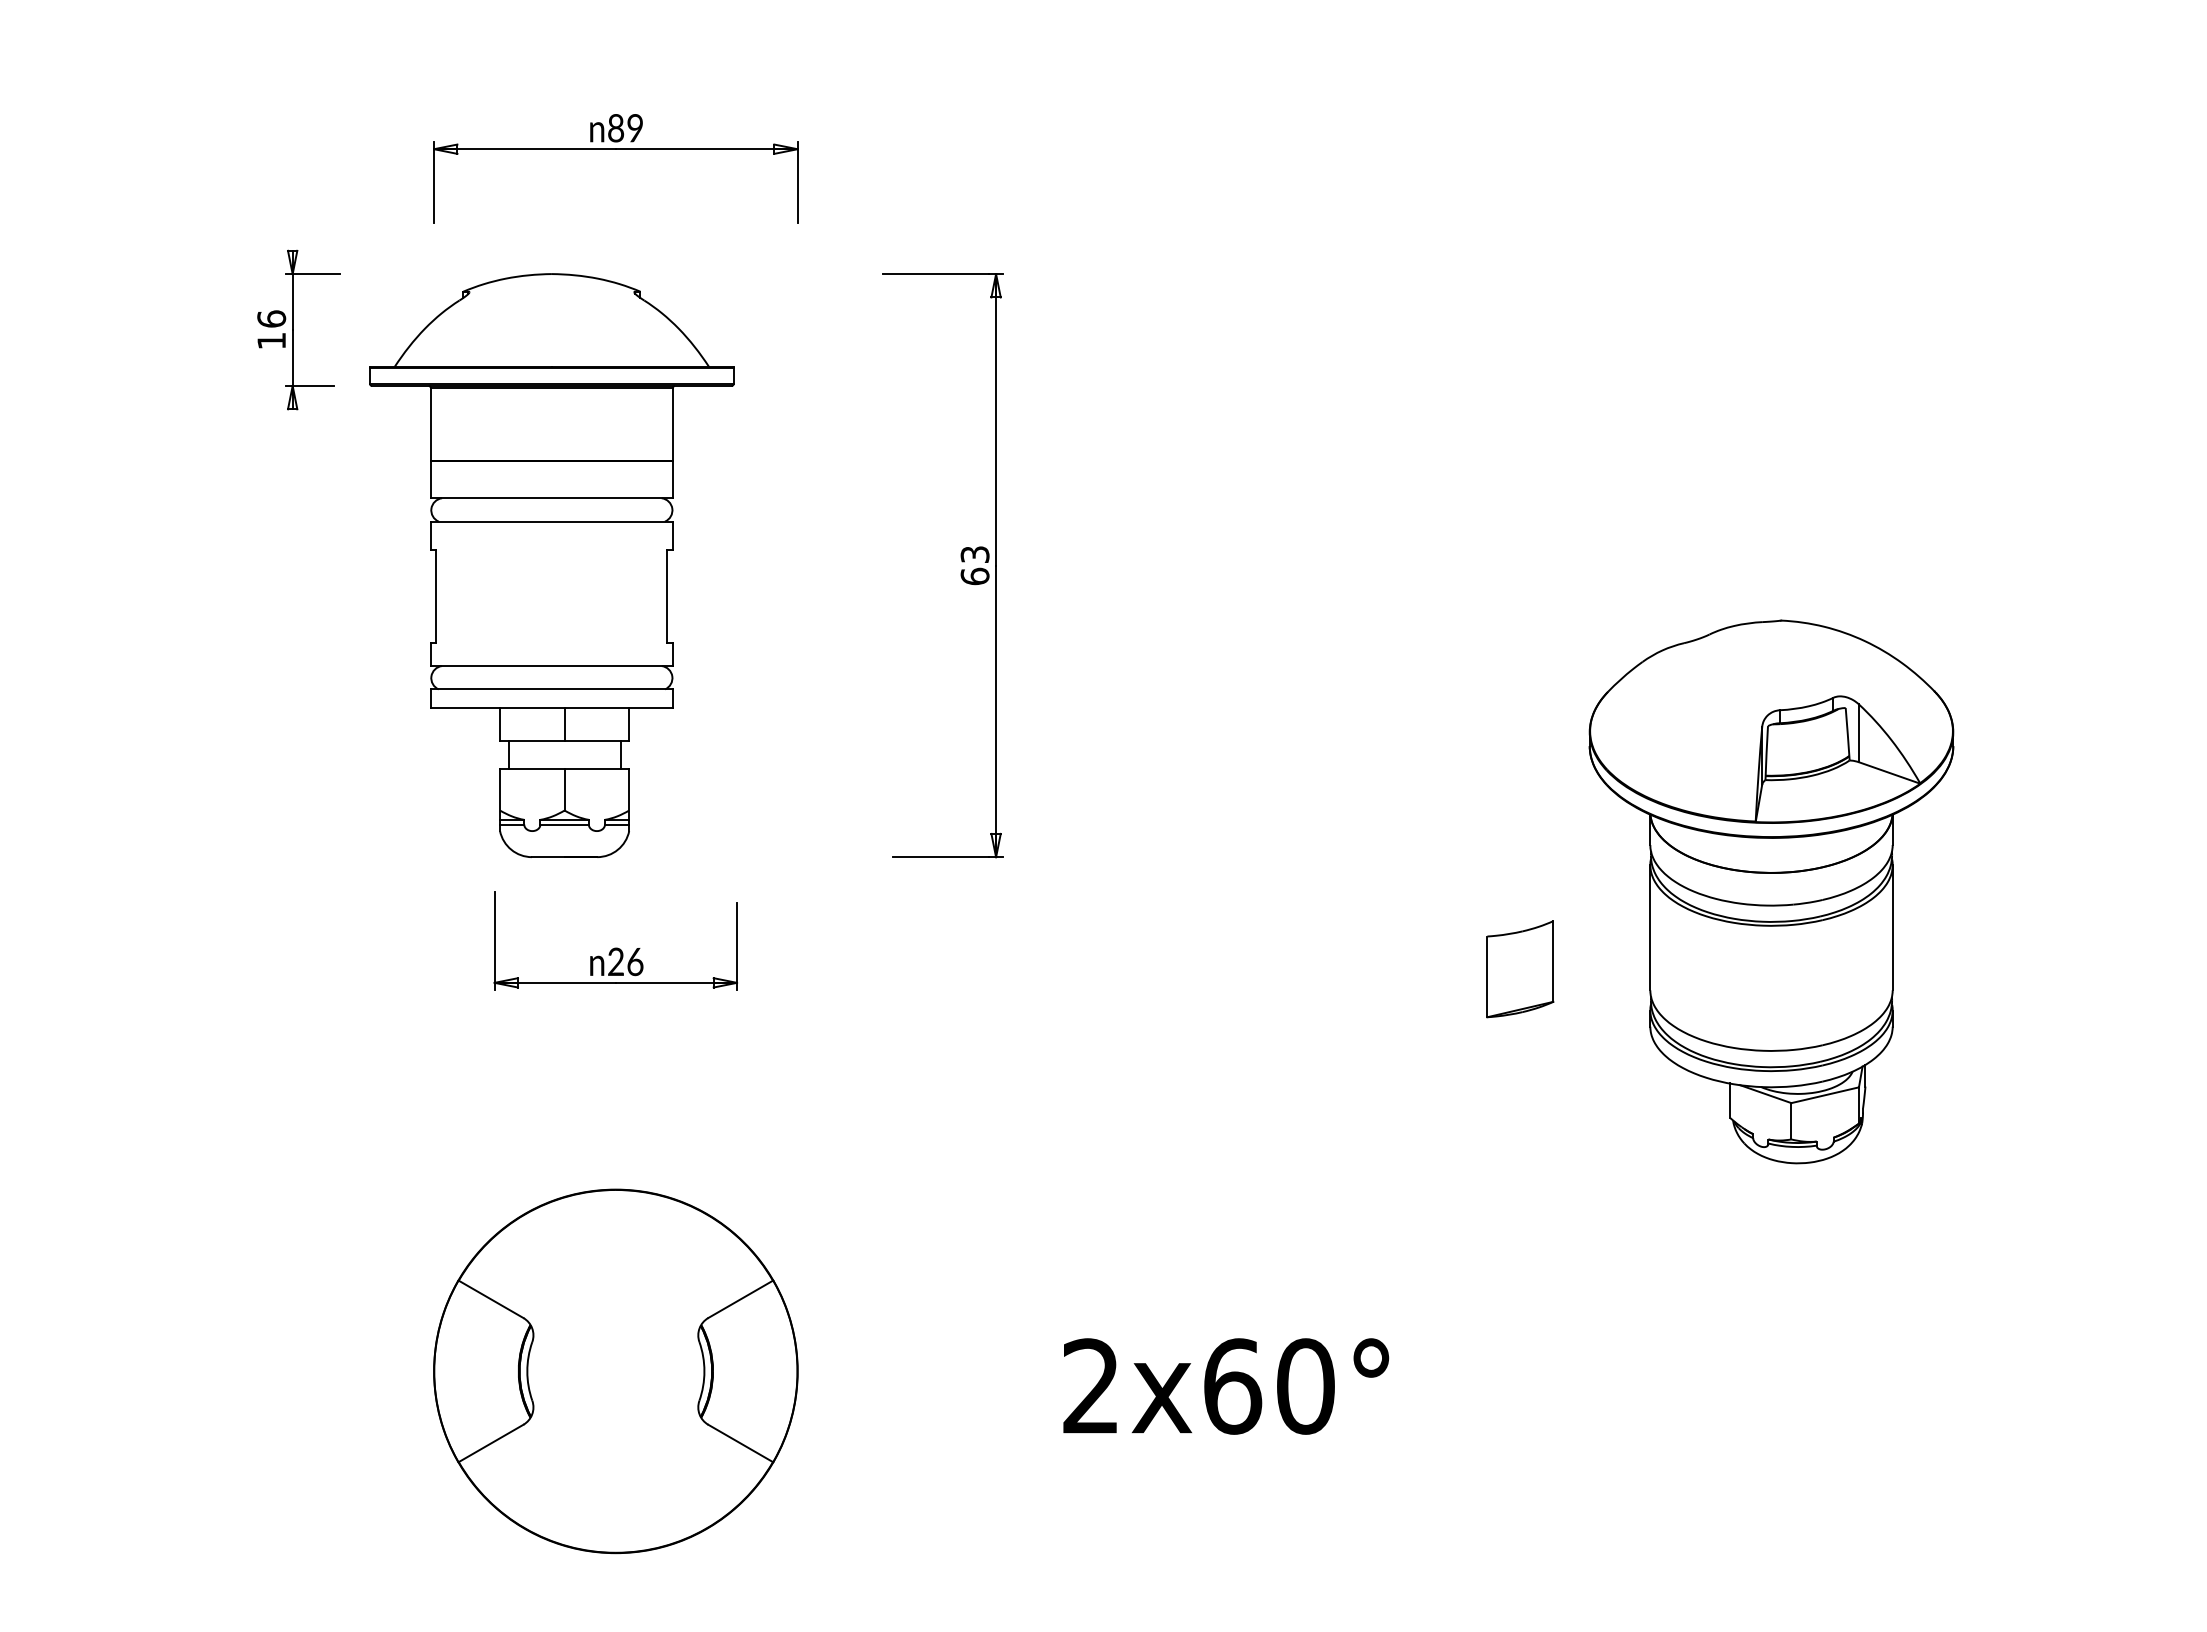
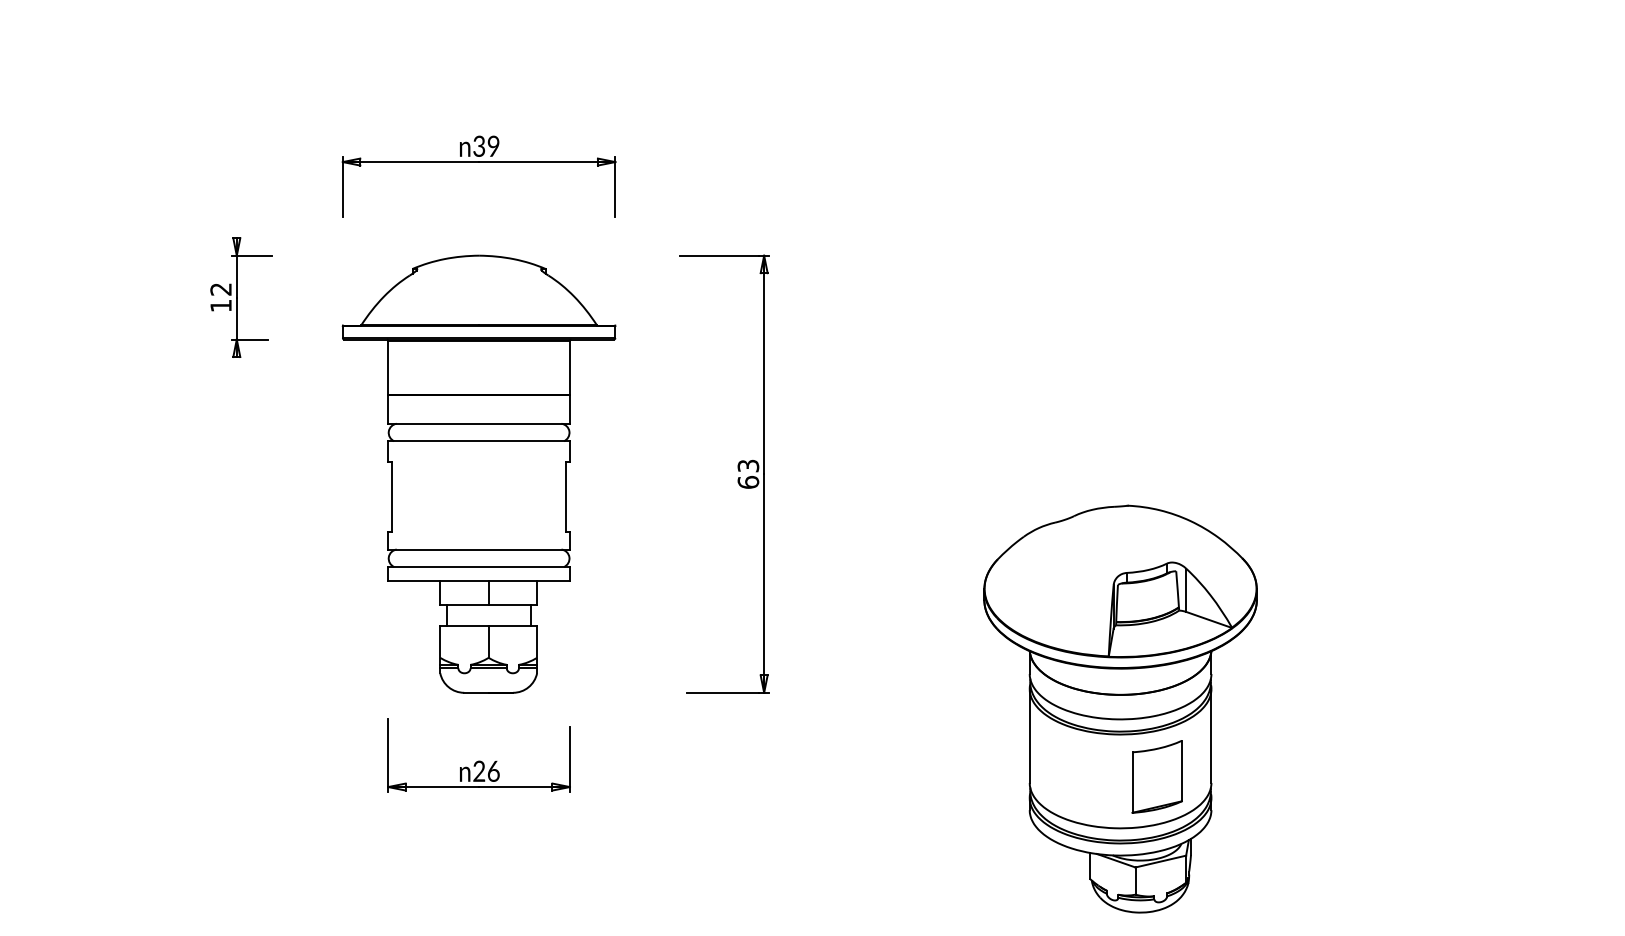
text: (616, 127) -> (479, 145), 89 -> 39
text: (271, 318) -> (220, 288), 16 -> 12
part: (551, 565) -> (478, 474), moved
part: (1771, 891) -> (1120, 708), moved

